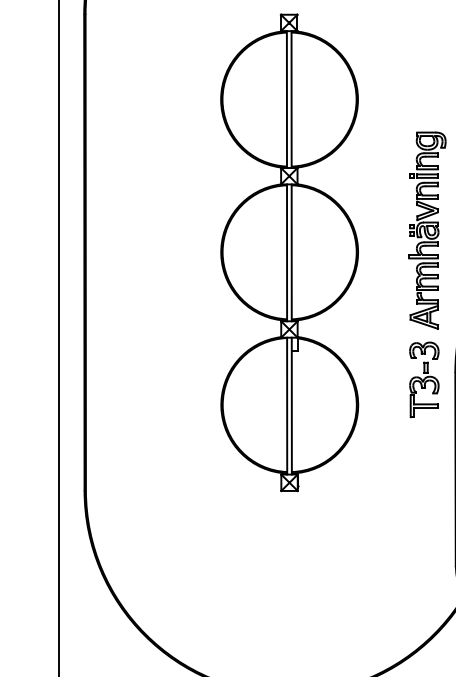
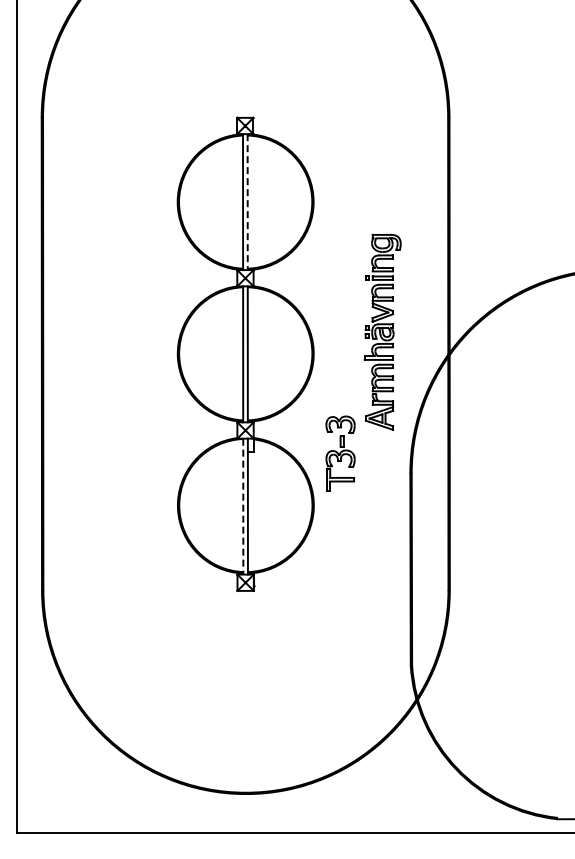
line: (291, 99) -> (247, 202), solid -> dashed
part: (424, 379) -> (340, 453), moved
line: (287, 405) -> (243, 506), solid -> dashed

